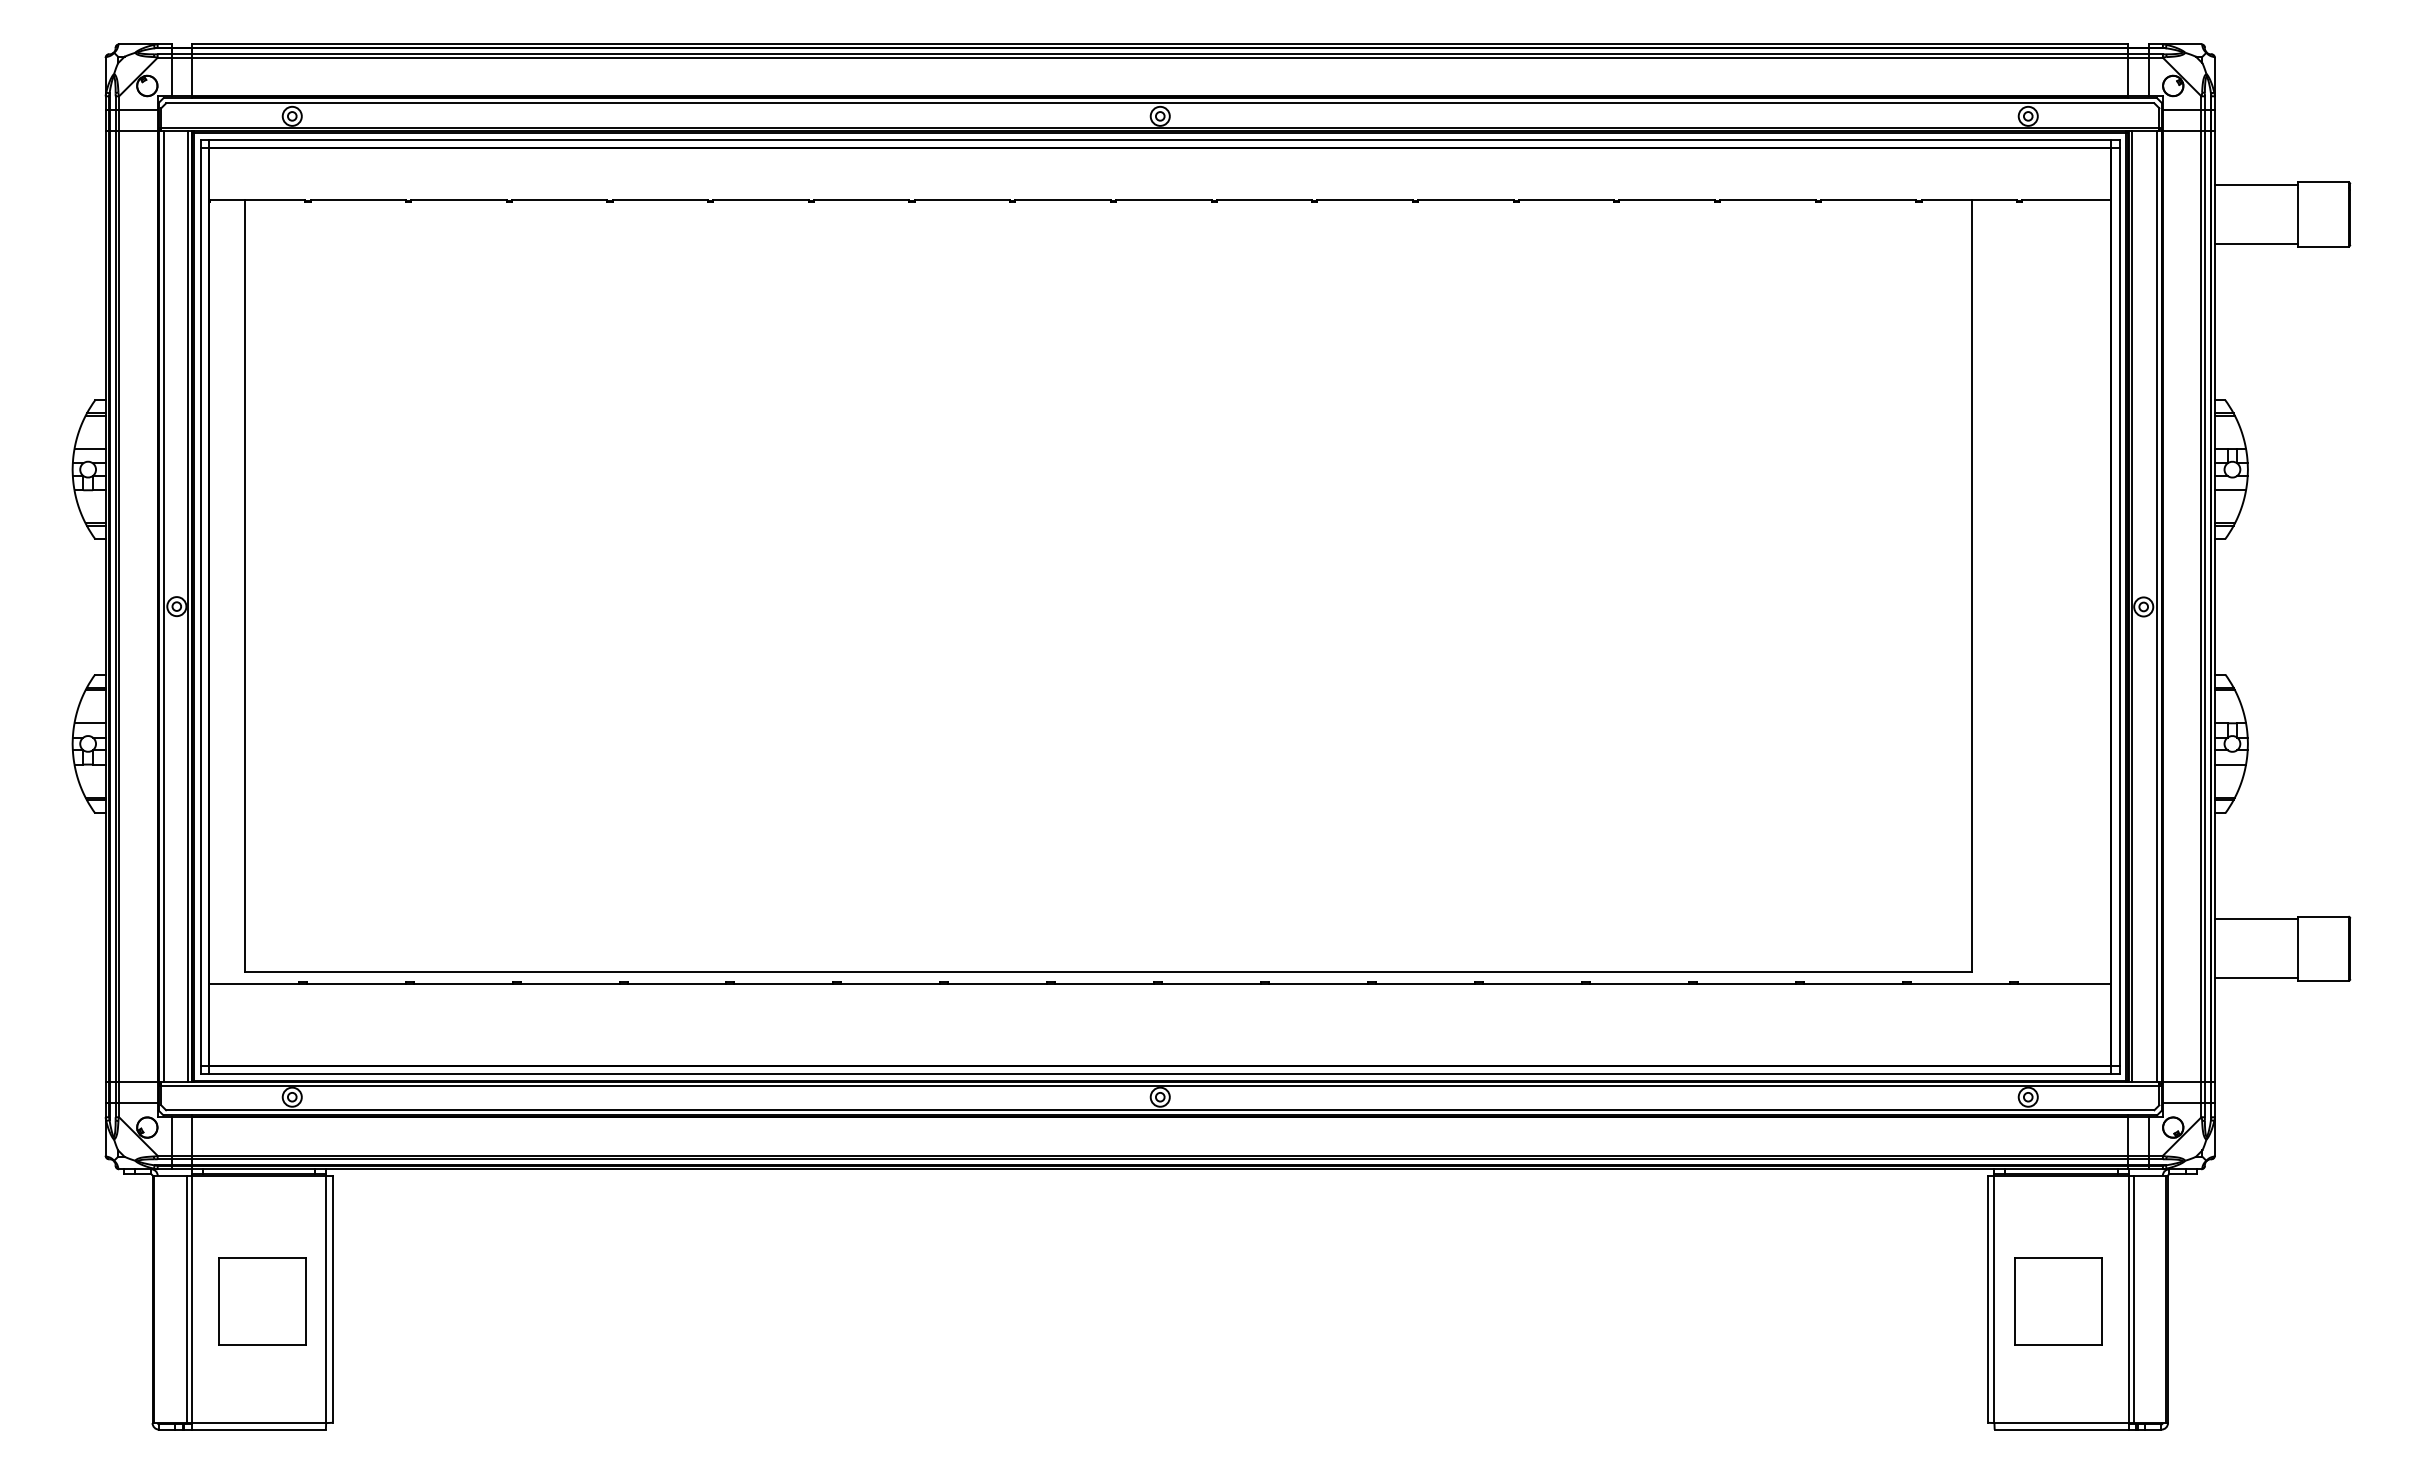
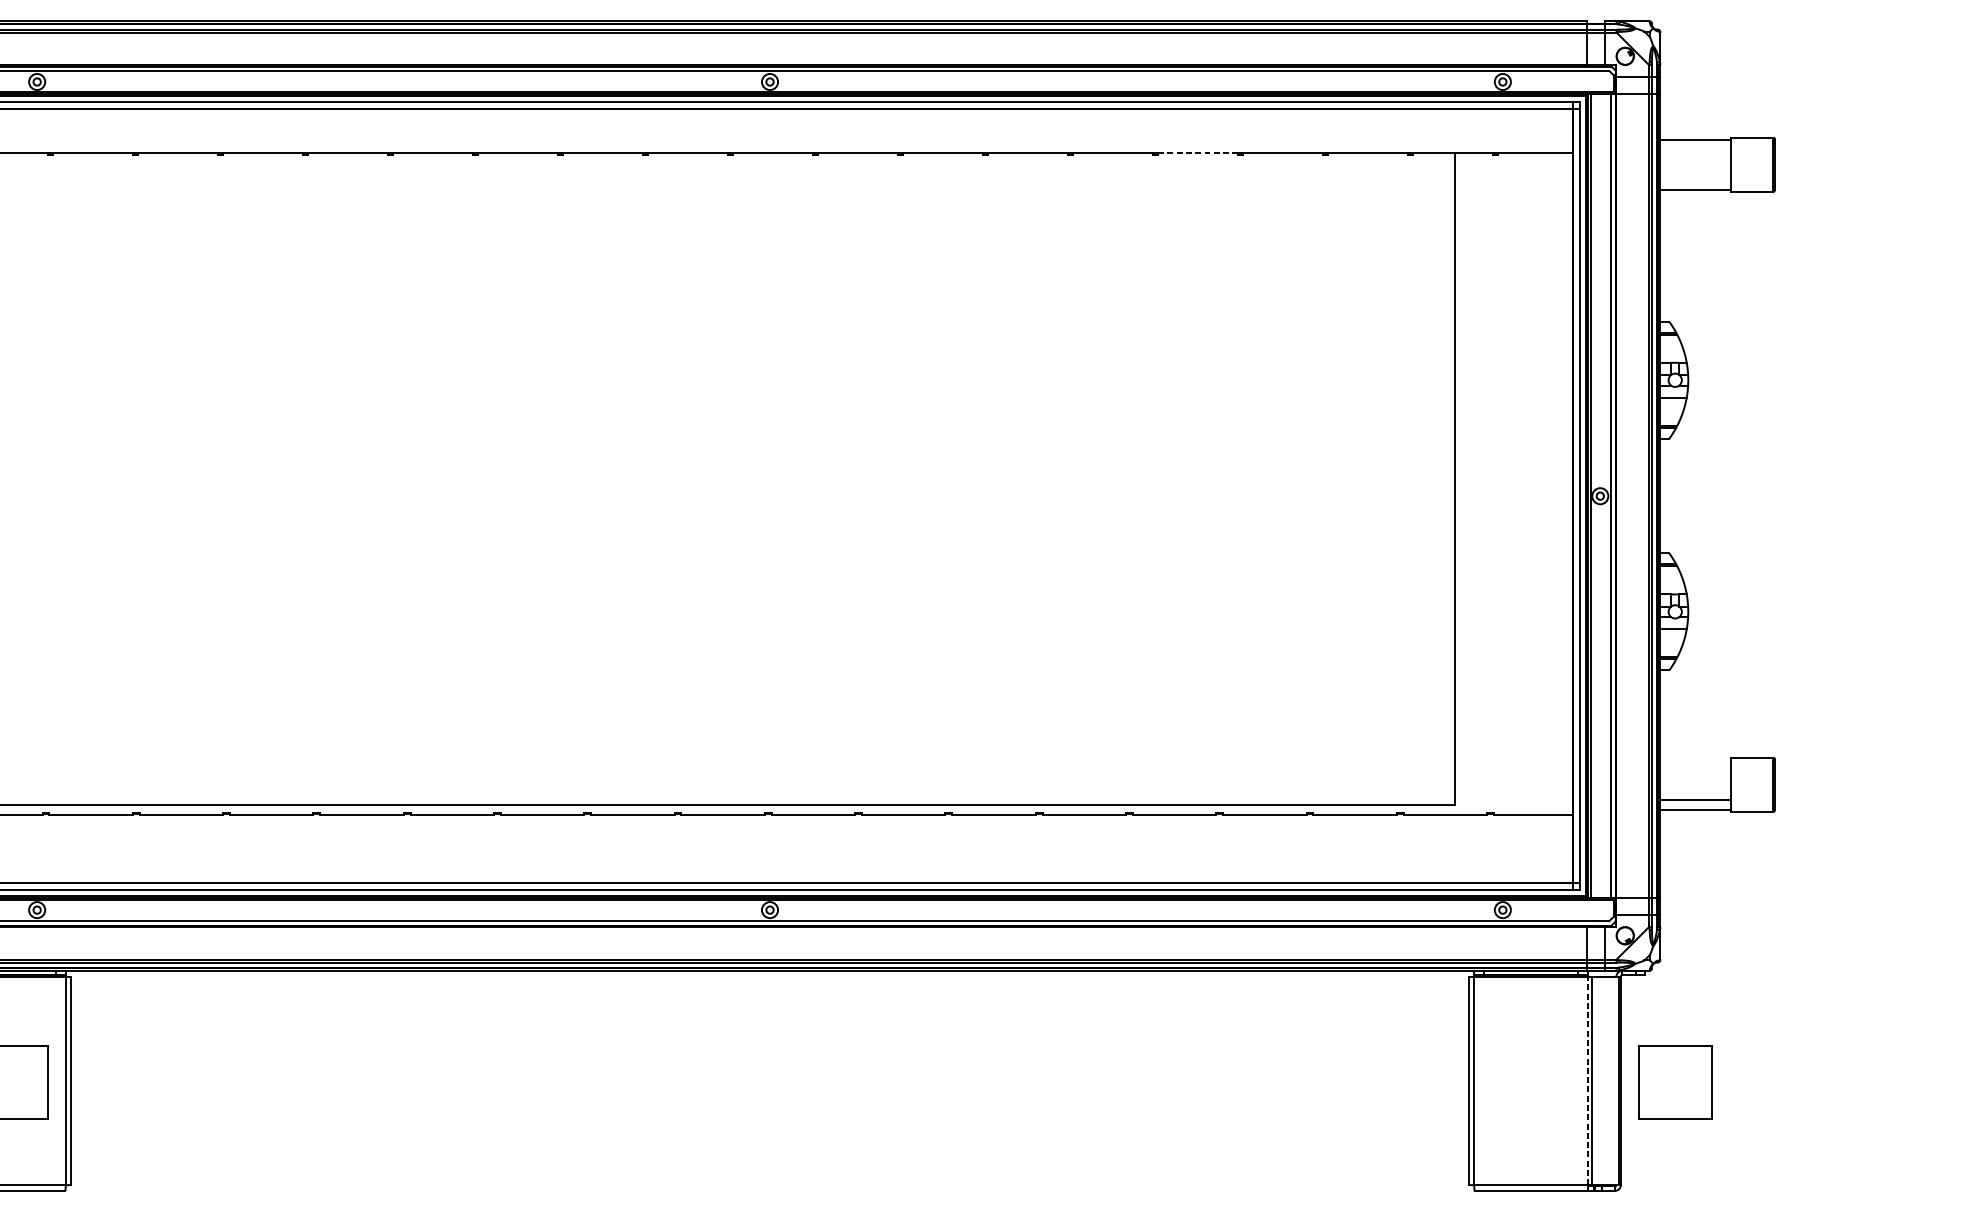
line: (1667, 199) -> (1198, 152), solid -> dashed
line: (2256, 919) -> (1695, 800), moved
line: (2128, 1299) -> (1587, 1080), solid -> dashed
part: (2058, 1301) -> (1675, 1082), moved

